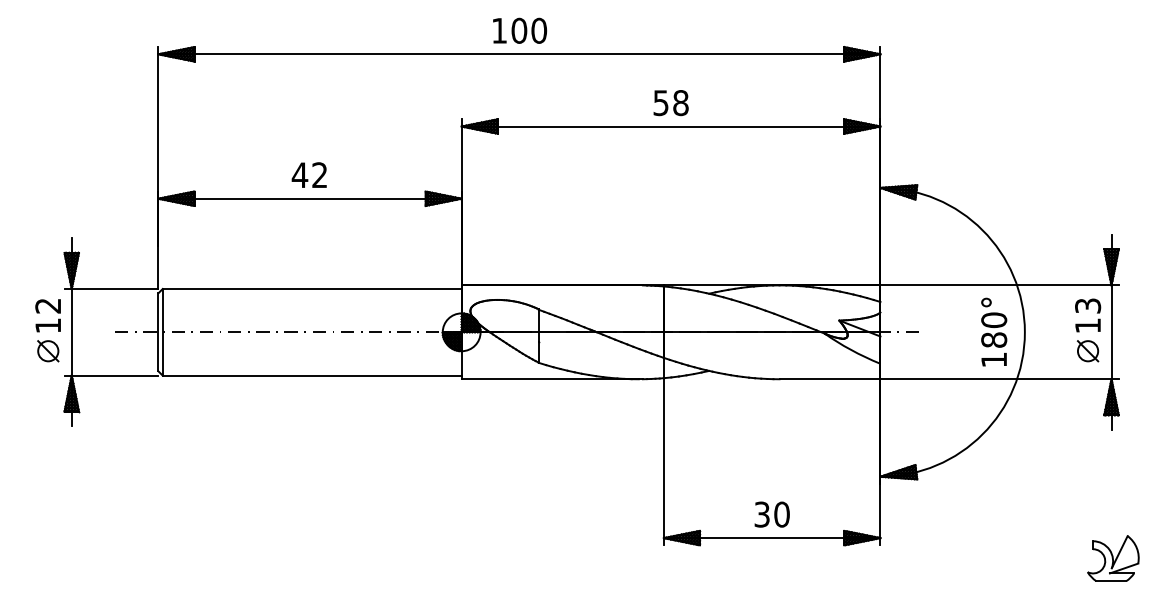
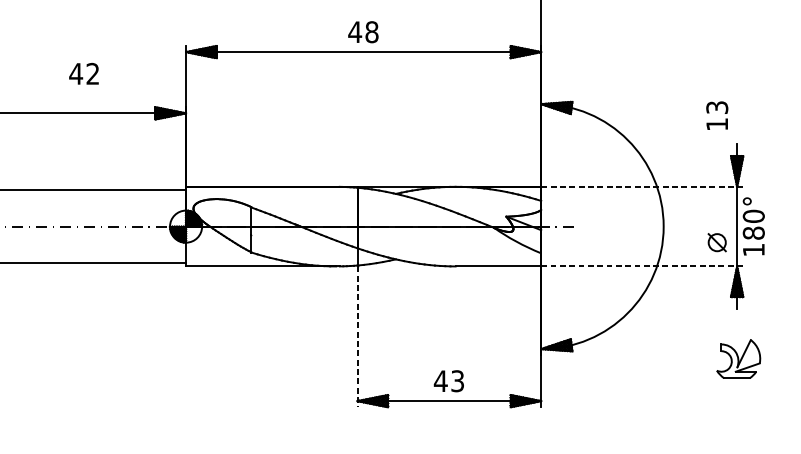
text: (660, 103) -> (354, 32), 58 -> 48
text: (308, 174) -> (83, 73), moved
line: (999, 285) -> (642, 186), solid -> dashed
text: (1088, 315) -> (717, 115), moved
text: (994, 331) -> (754, 225), moved
line: (1000, 379) -> (643, 266), solid -> dashed
line: (663, 462) -> (357, 337), solid -> dashed
text: (771, 514) -> (448, 381), 30 -> 43
part: (1113, 558) -> (738, 359), moved

